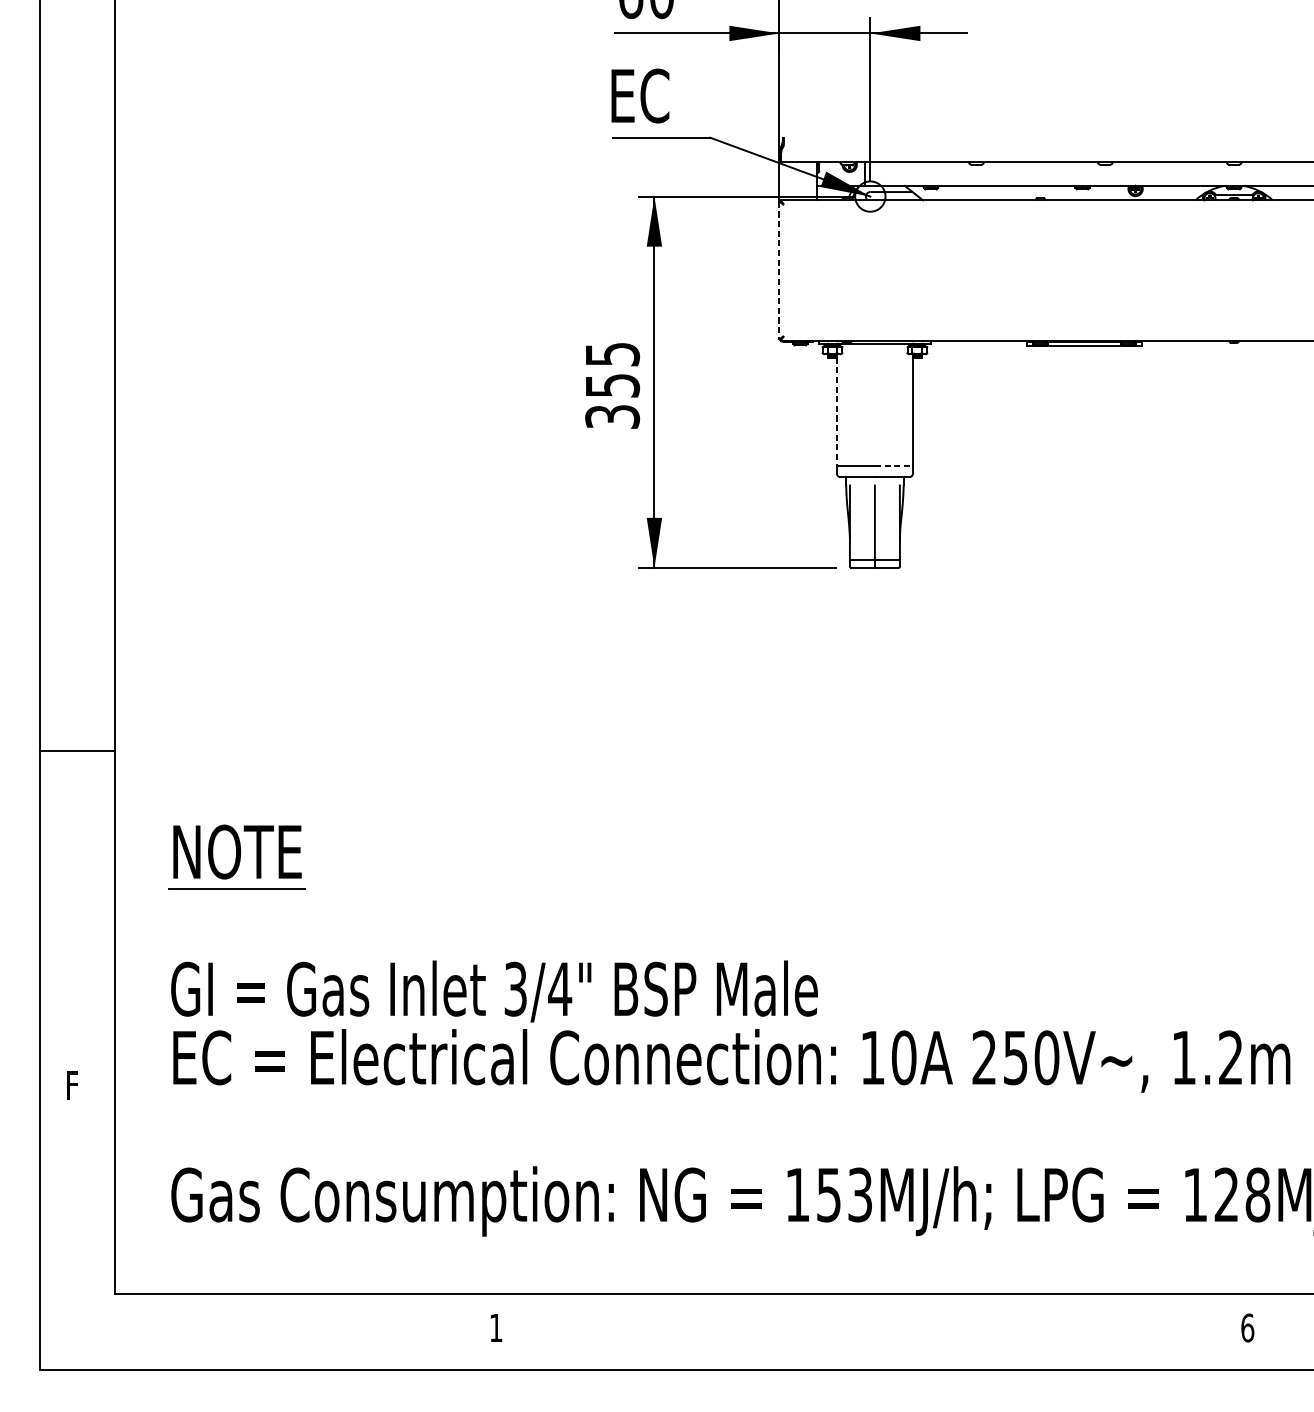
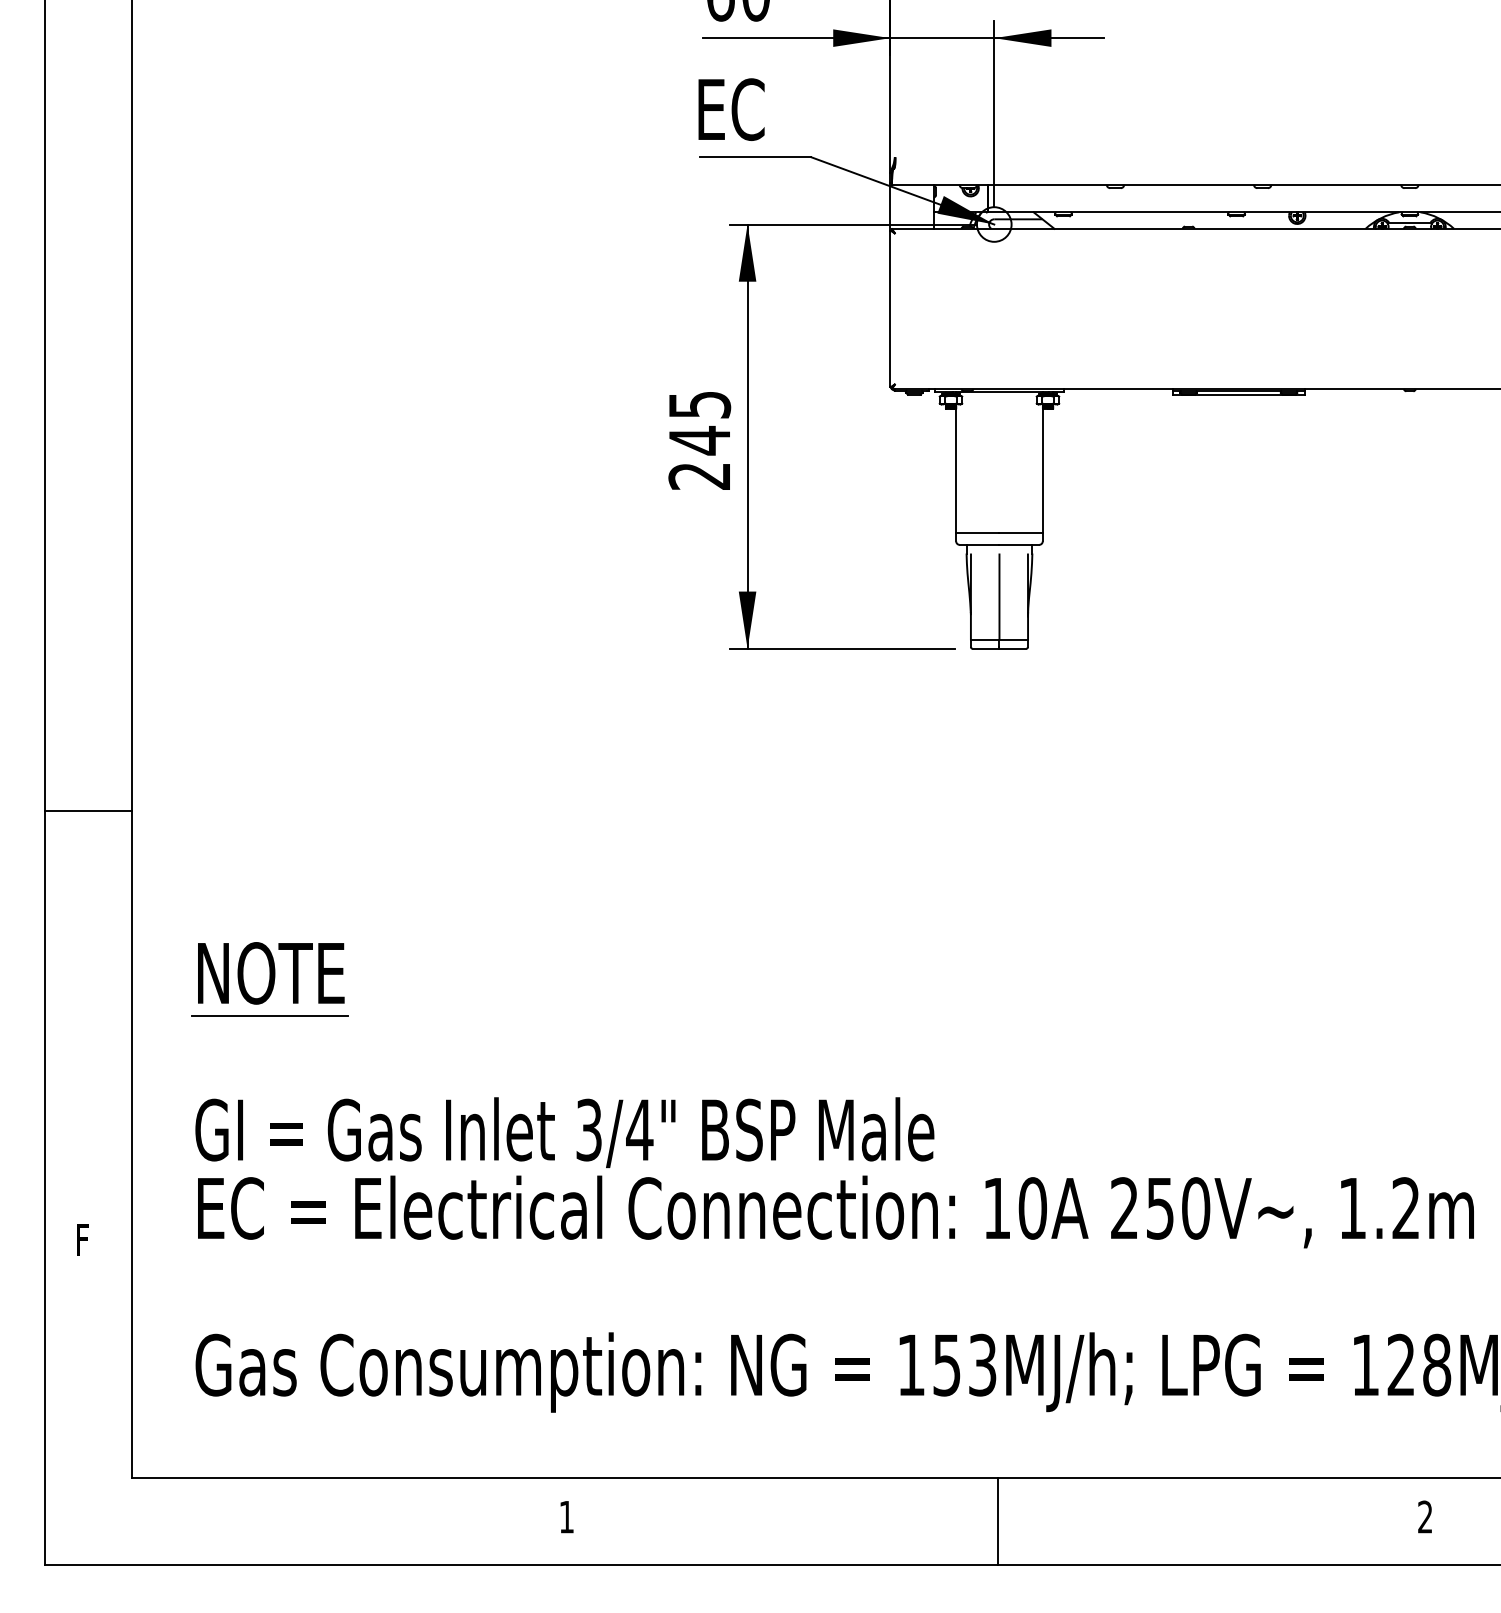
line: (779, 270) -> (890, 309), dashed -> solid
text: (612, 400) -> (699, 457), 355 -> 245
line: (837, 412) -> (956, 471), dashed -> solid
line: (894, 466) -> (1021, 532), dashed -> solid
line: (77, 751) -> (88, 811), moved
text: (1247, 1327) -> (1425, 1516), 6 -> 2
line: (873, 1331) -> (997, 1521), added

